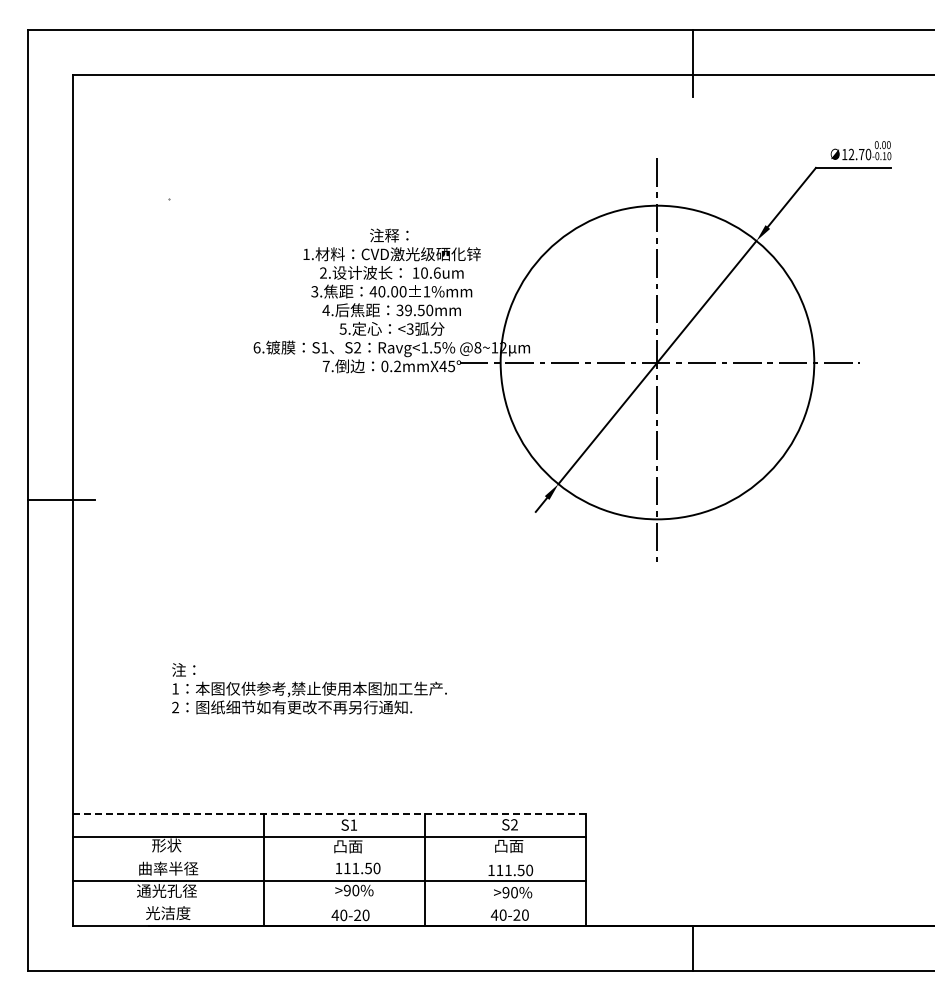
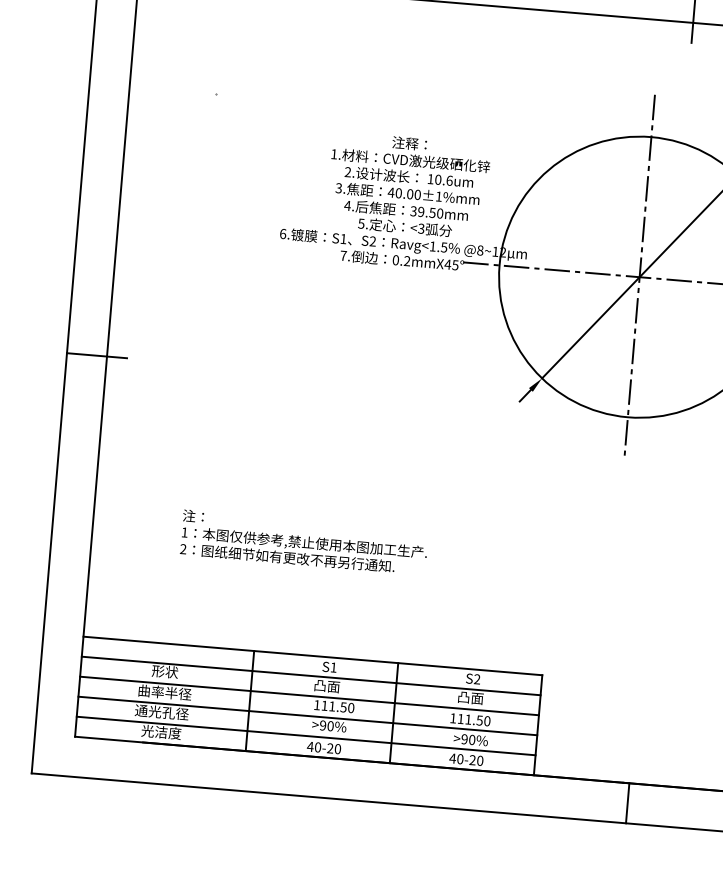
line: (329, 814) -> (312, 656), dashed -> solid
line: (329, 858) -> (309, 695), added
line: (329, 903) -> (306, 735), added

